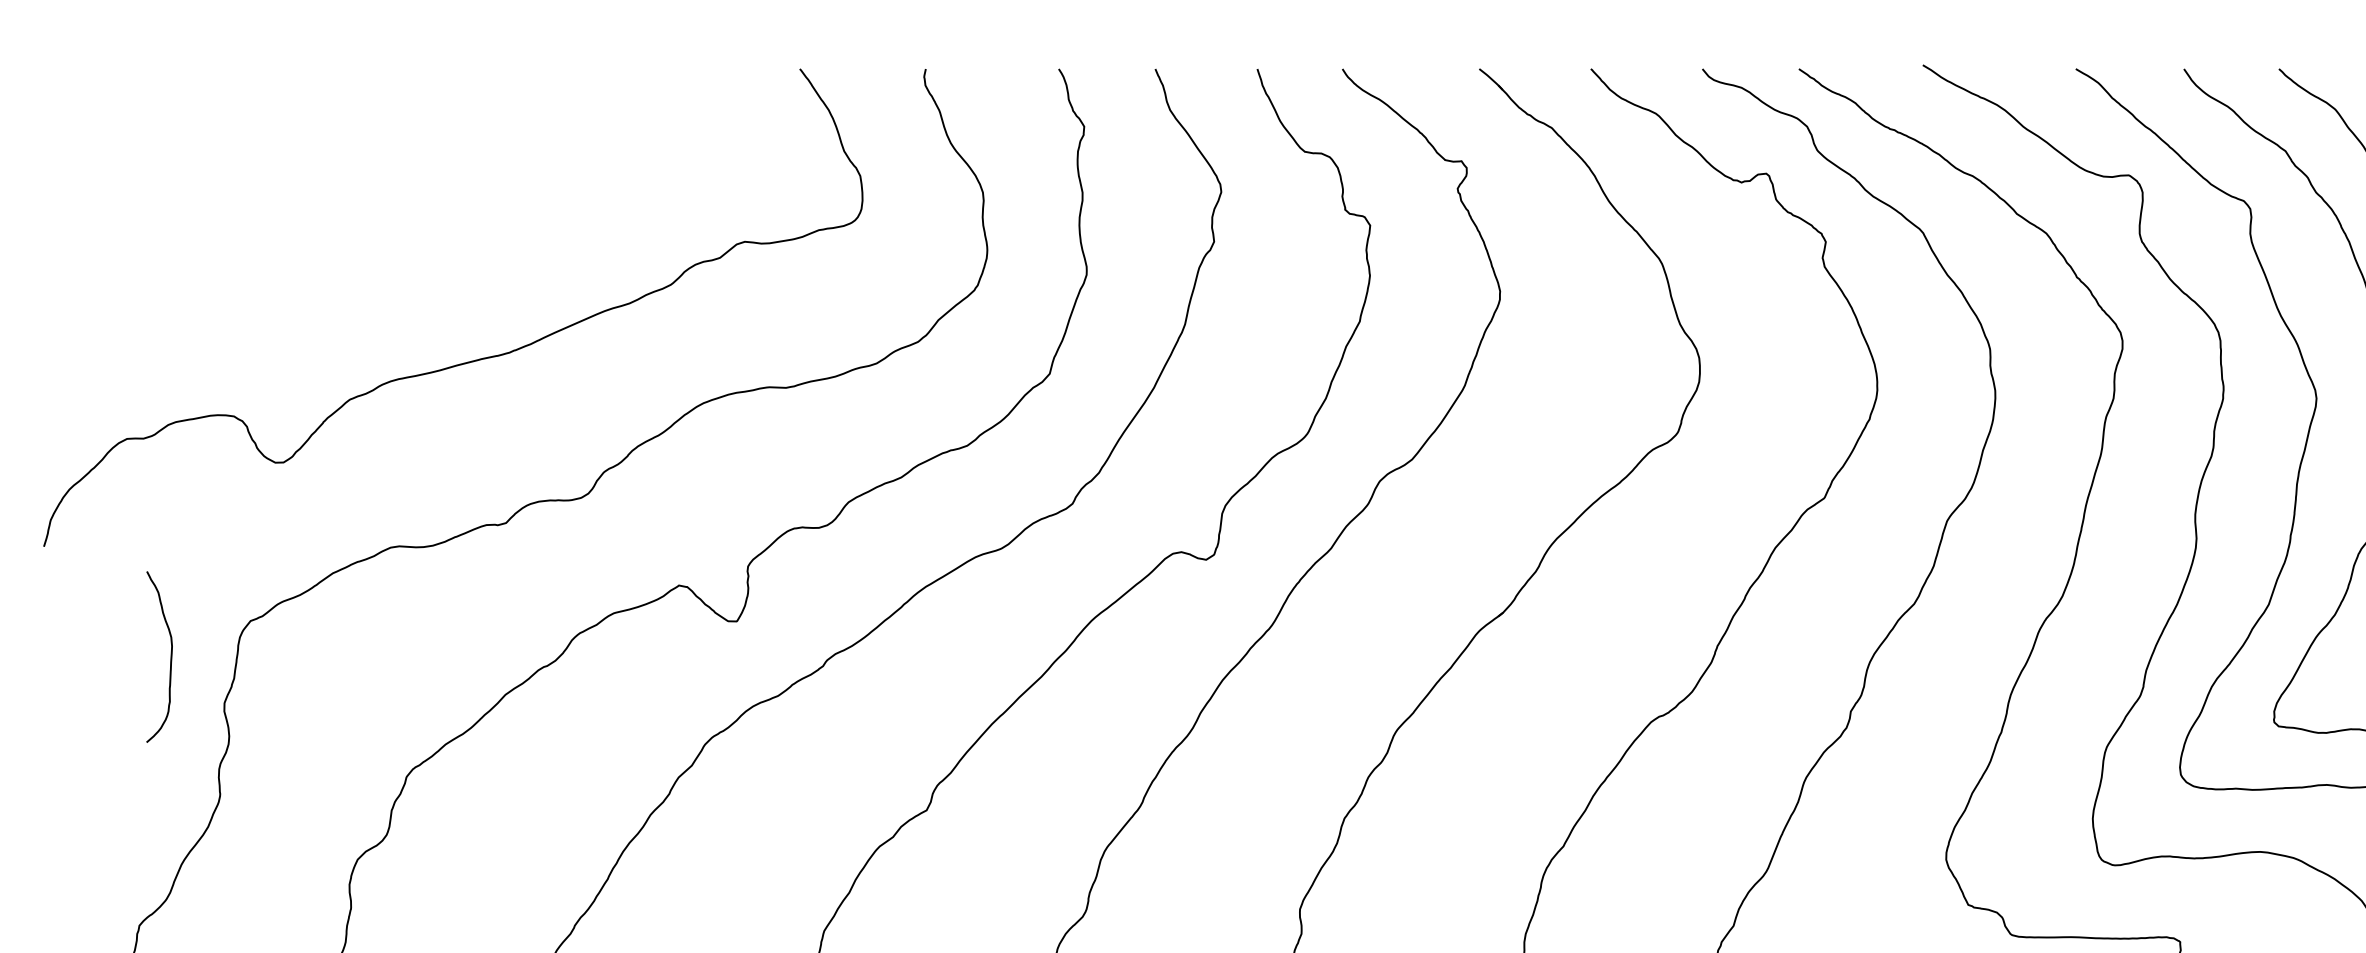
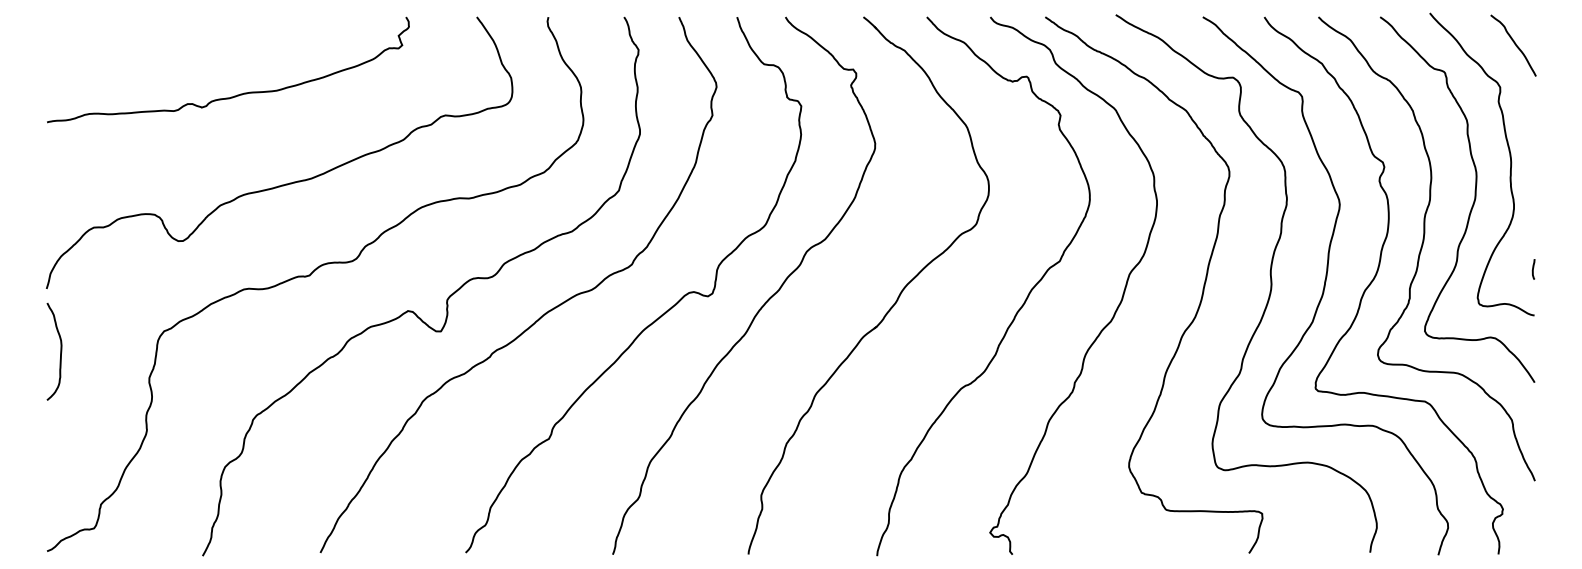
curve: (379, 204) -> (237, 94), added
curve: (170, 656) -> (60, 351), moved

